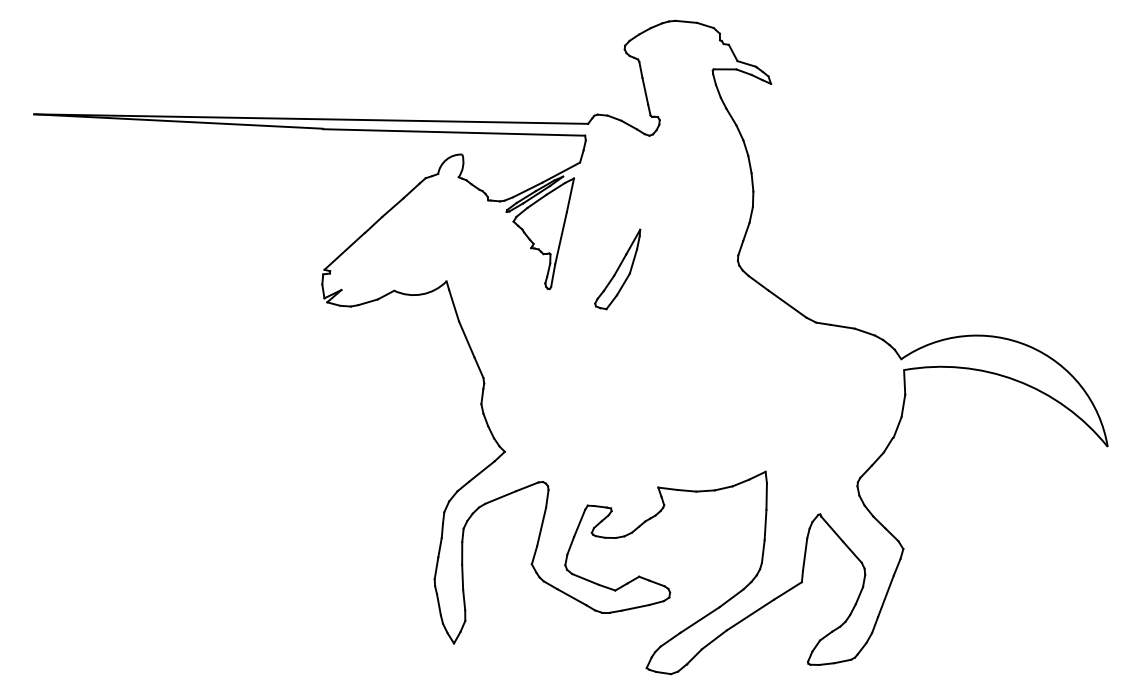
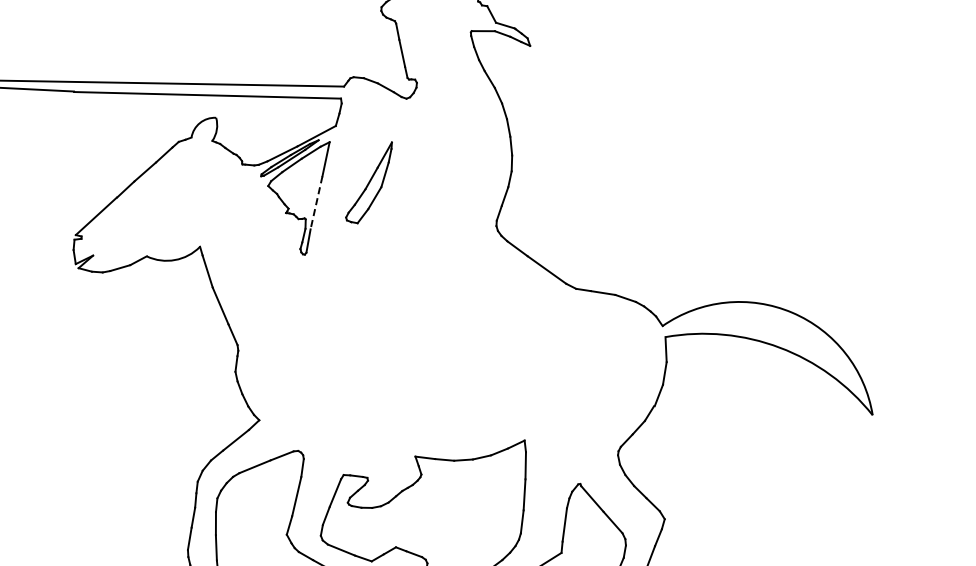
line: (561, 238) -> (316, 203), solid -> dashed
part: (617, 269) -> (368, 182), moved

